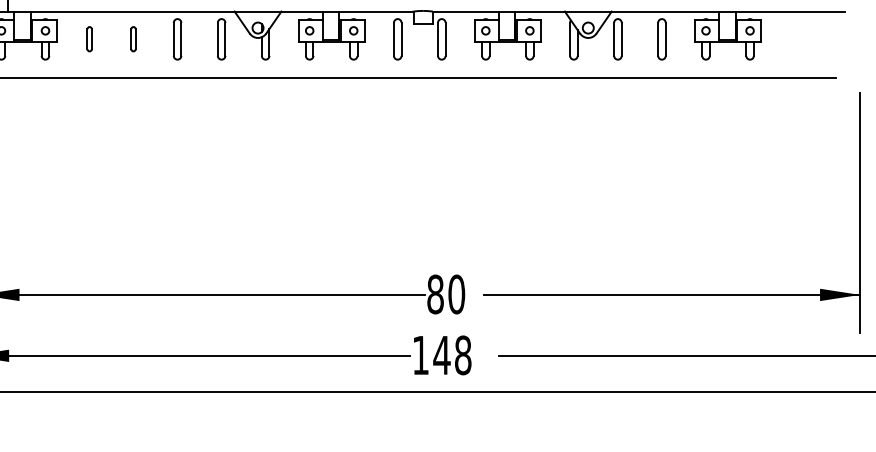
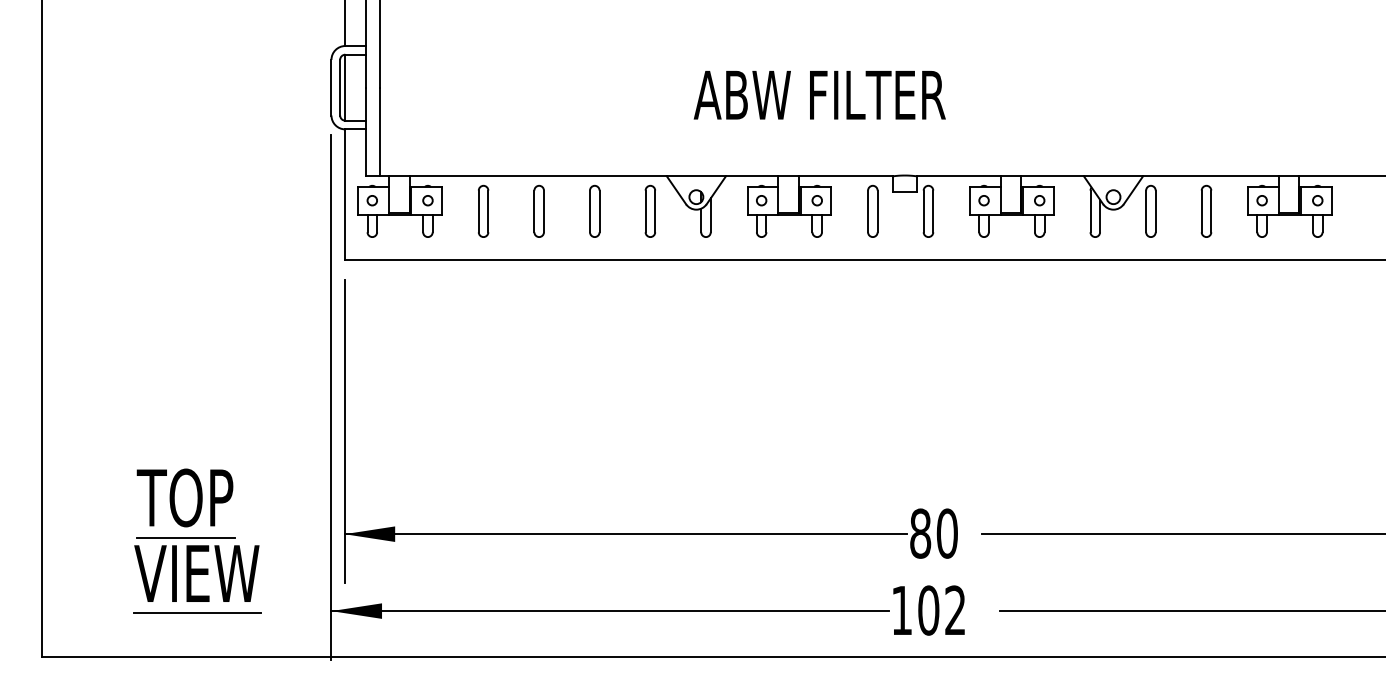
part: (89, 38) -> (483, 210), size x1.67
part: (133, 38) -> (538, 210), size x1.67
text: (452, 355) -> (941, 610), 148 -> 102

